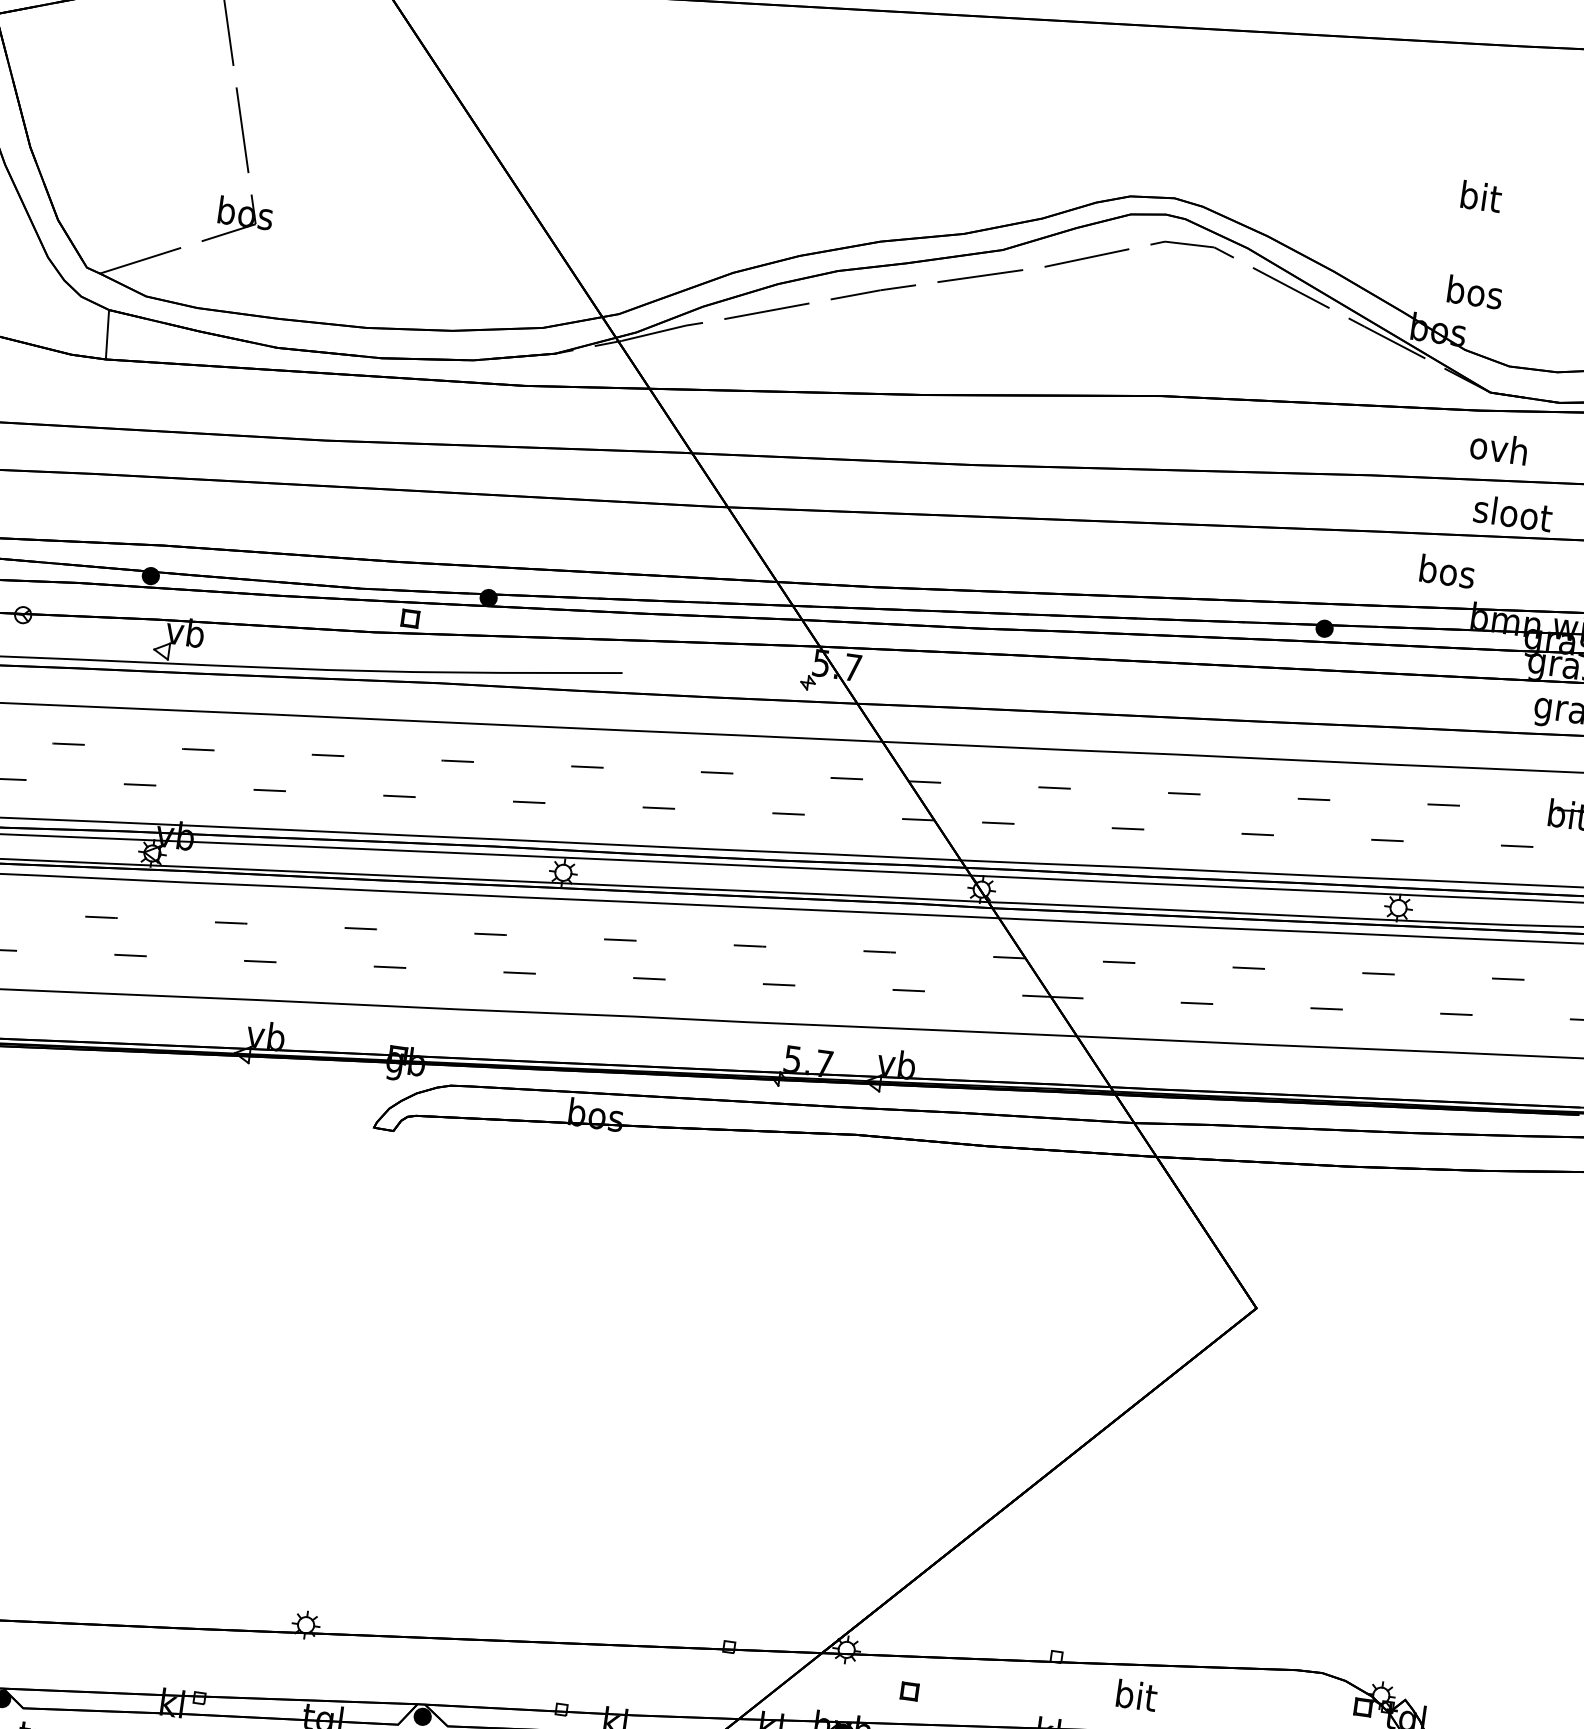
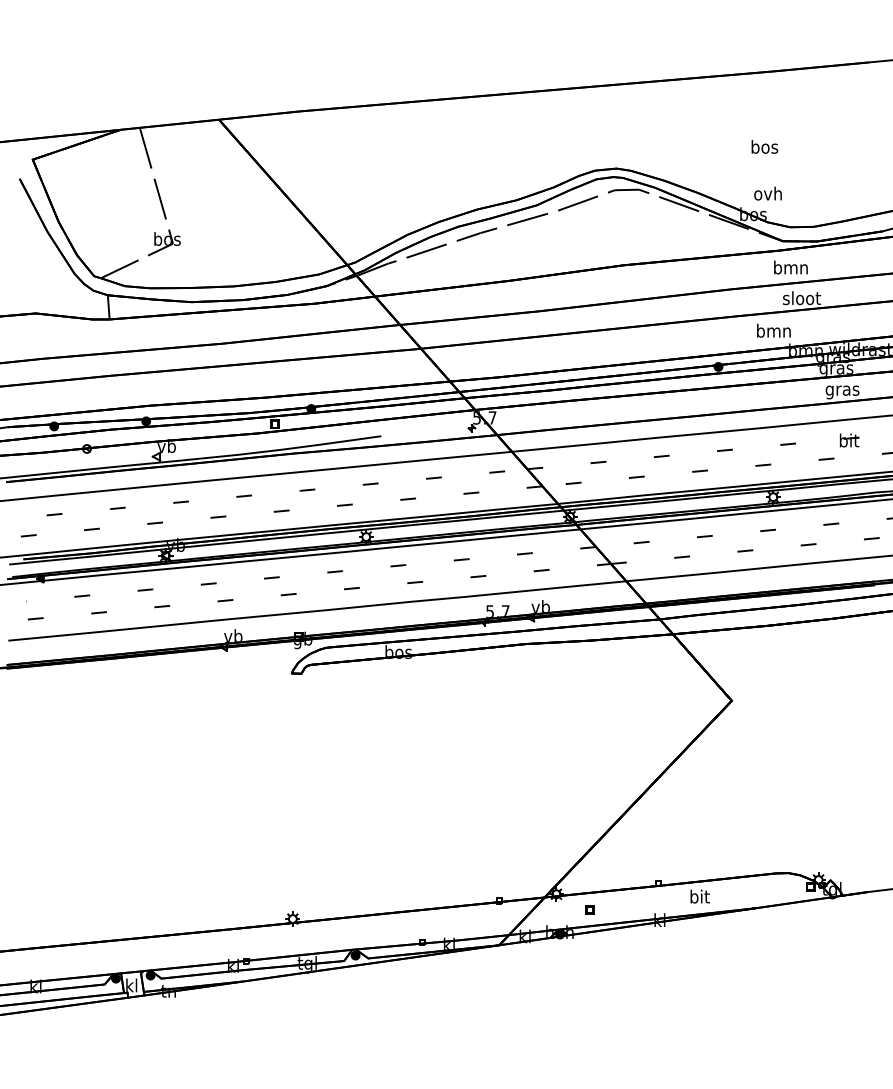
text: (1480, 195) -> (764, 146), bit -> bos
text: (1473, 291) -> (767, 193), bos -> ovh
text: (1498, 447) -> (790, 267), ovh -> bmn
text: (1446, 570) -> (773, 330), bos -> bmn

